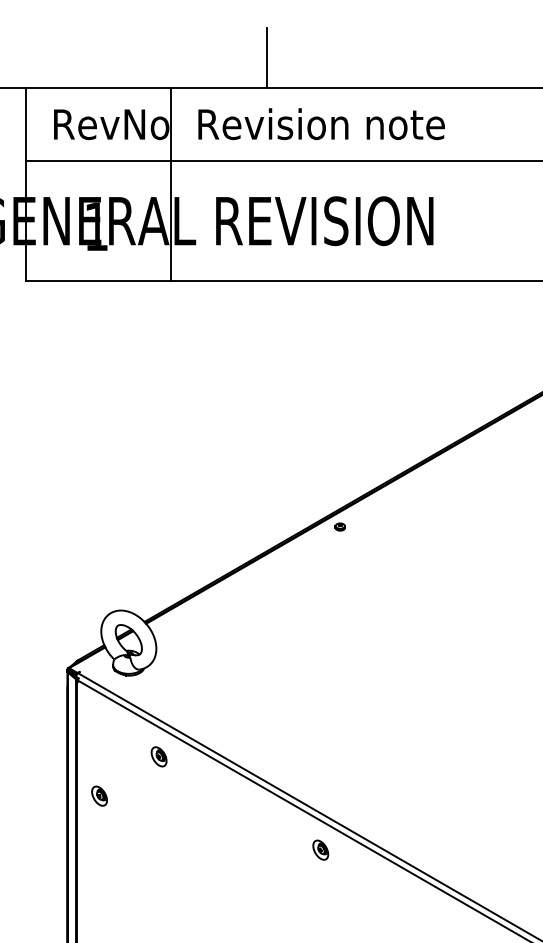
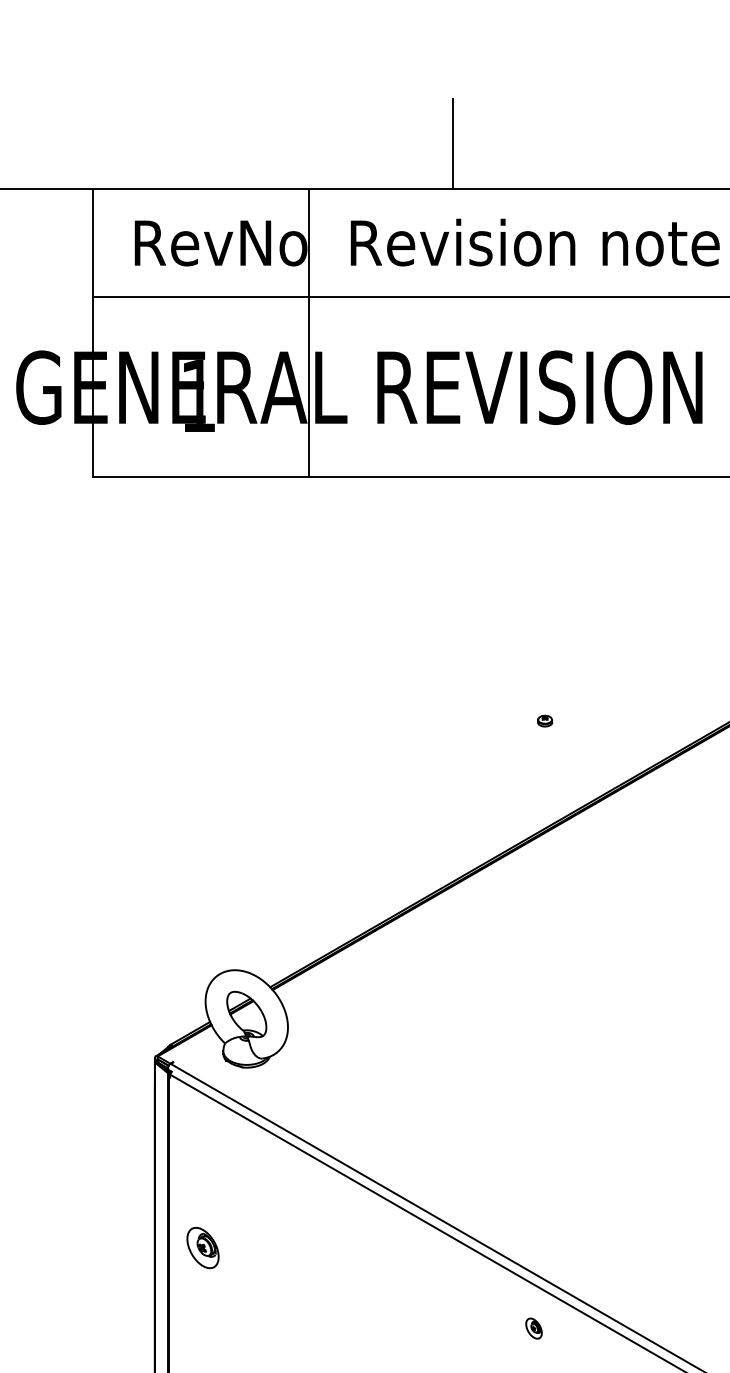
part: (339, 526) -> (543, 720), moved
part: (158, 756) -> (291, 1188), removed
part: (99, 795) -> (202, 1246), size x1.4
part: (320, 849) -> (533, 1327), size x0.7

